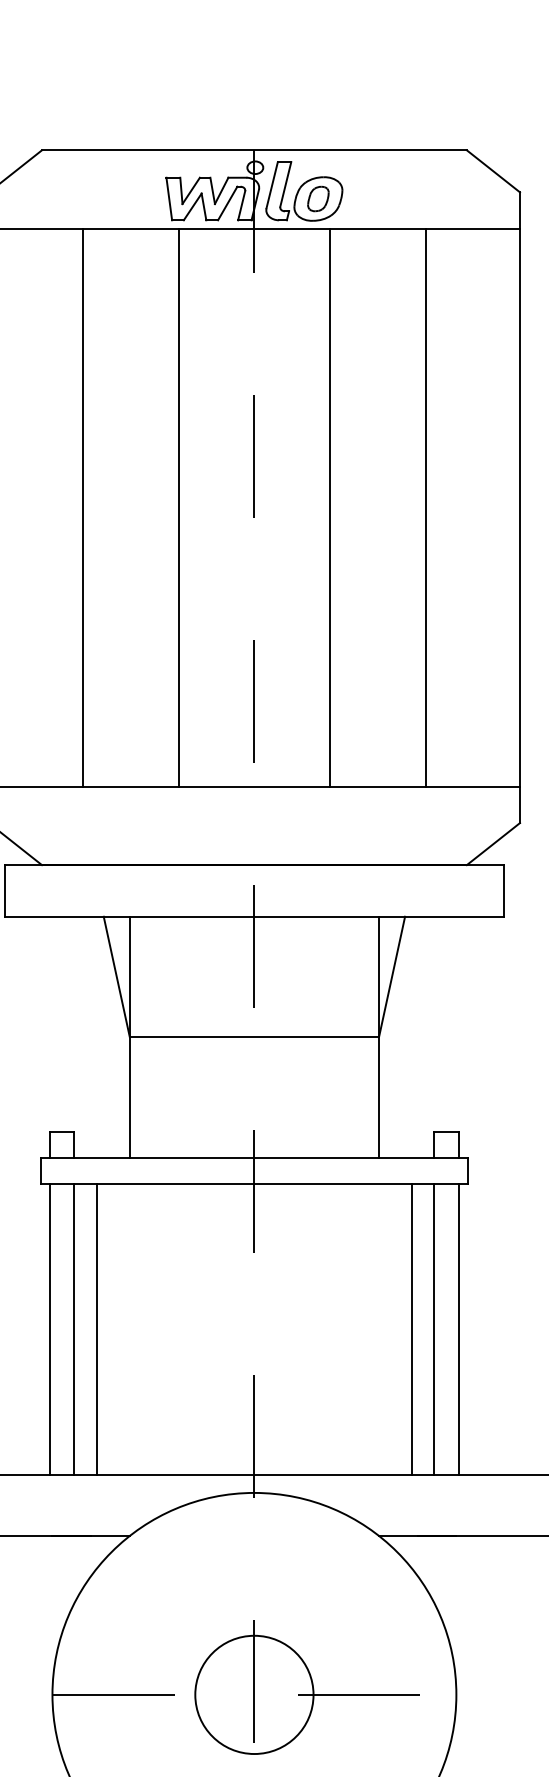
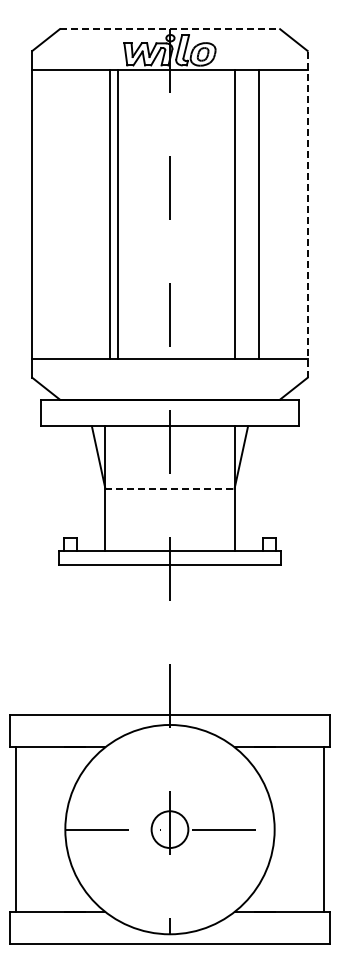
line: (255, 150) -> (170, 29), solid -> dashed
line: (83, 505) -> (118, 213), moved
line: (178, 505) -> (109, 213), moved
line: (330, 505) -> (235, 213), moved
line: (519, 505) -> (307, 213), solid -> dashed
line: (255, 1036) -> (170, 488), solid -> dashed
line: (48, 1328) -> (63, 639), removed
line: (74, 1328) -> (76, 639), removed
line: (97, 1328) -> (88, 639), removed
line: (411, 1328) -> (251, 639), removed
line: (434, 1328) -> (263, 639), removed
line: (459, 1328) -> (276, 639), removed
circle: (253, 1694) -> (169, 829), size x0.6

